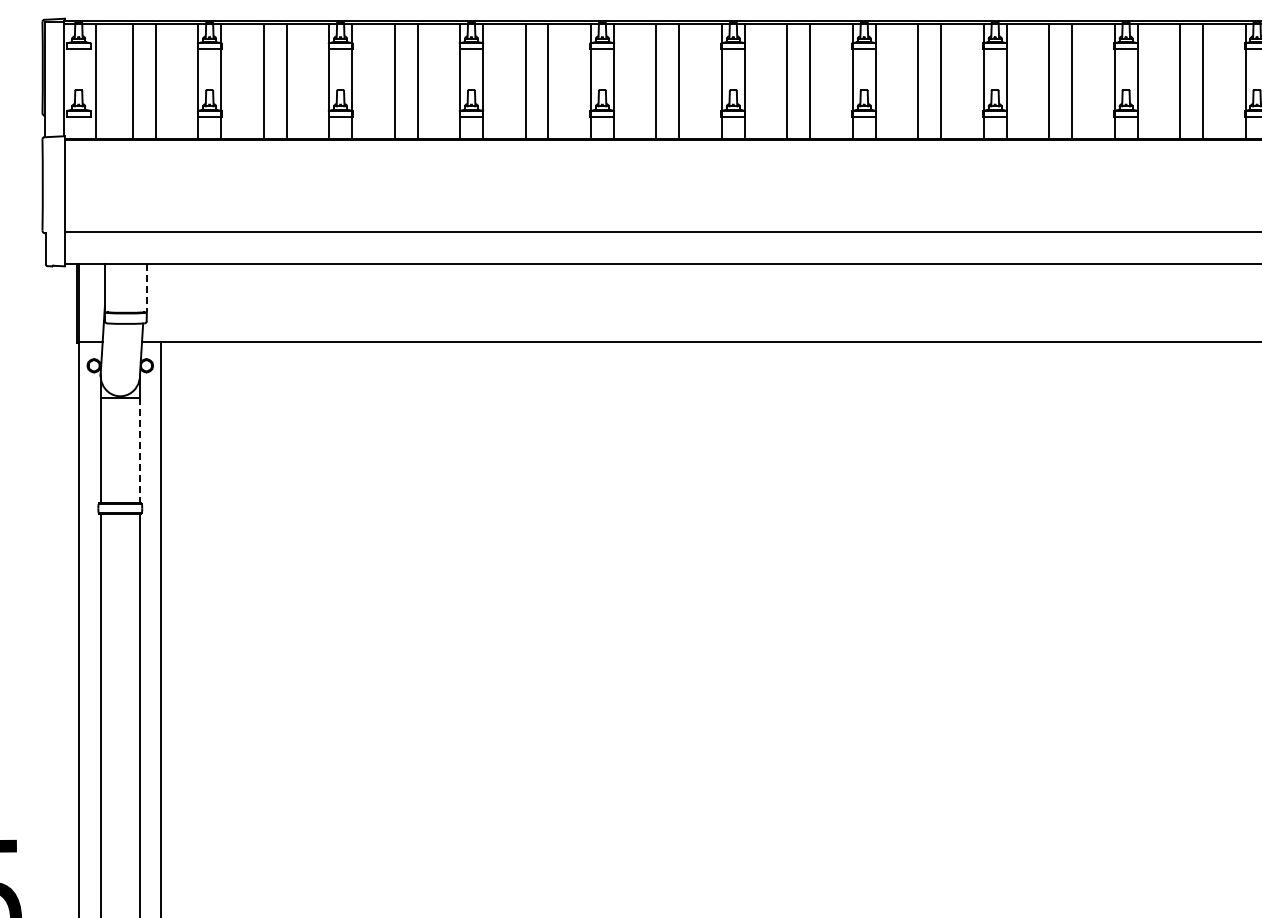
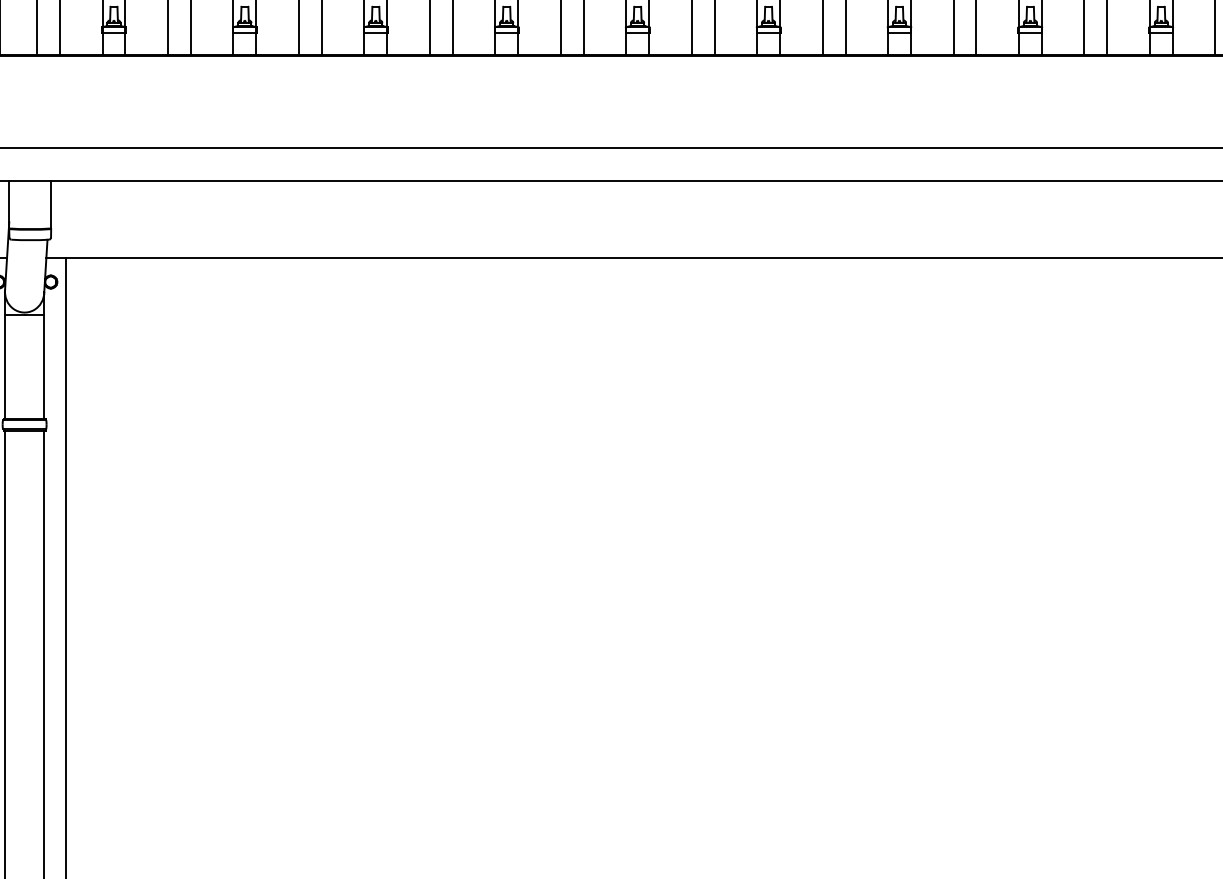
line: (146, 288) -> (50, 204), dashed -> solid
line: (139, 450) -> (43, 366), dashed -> solid

